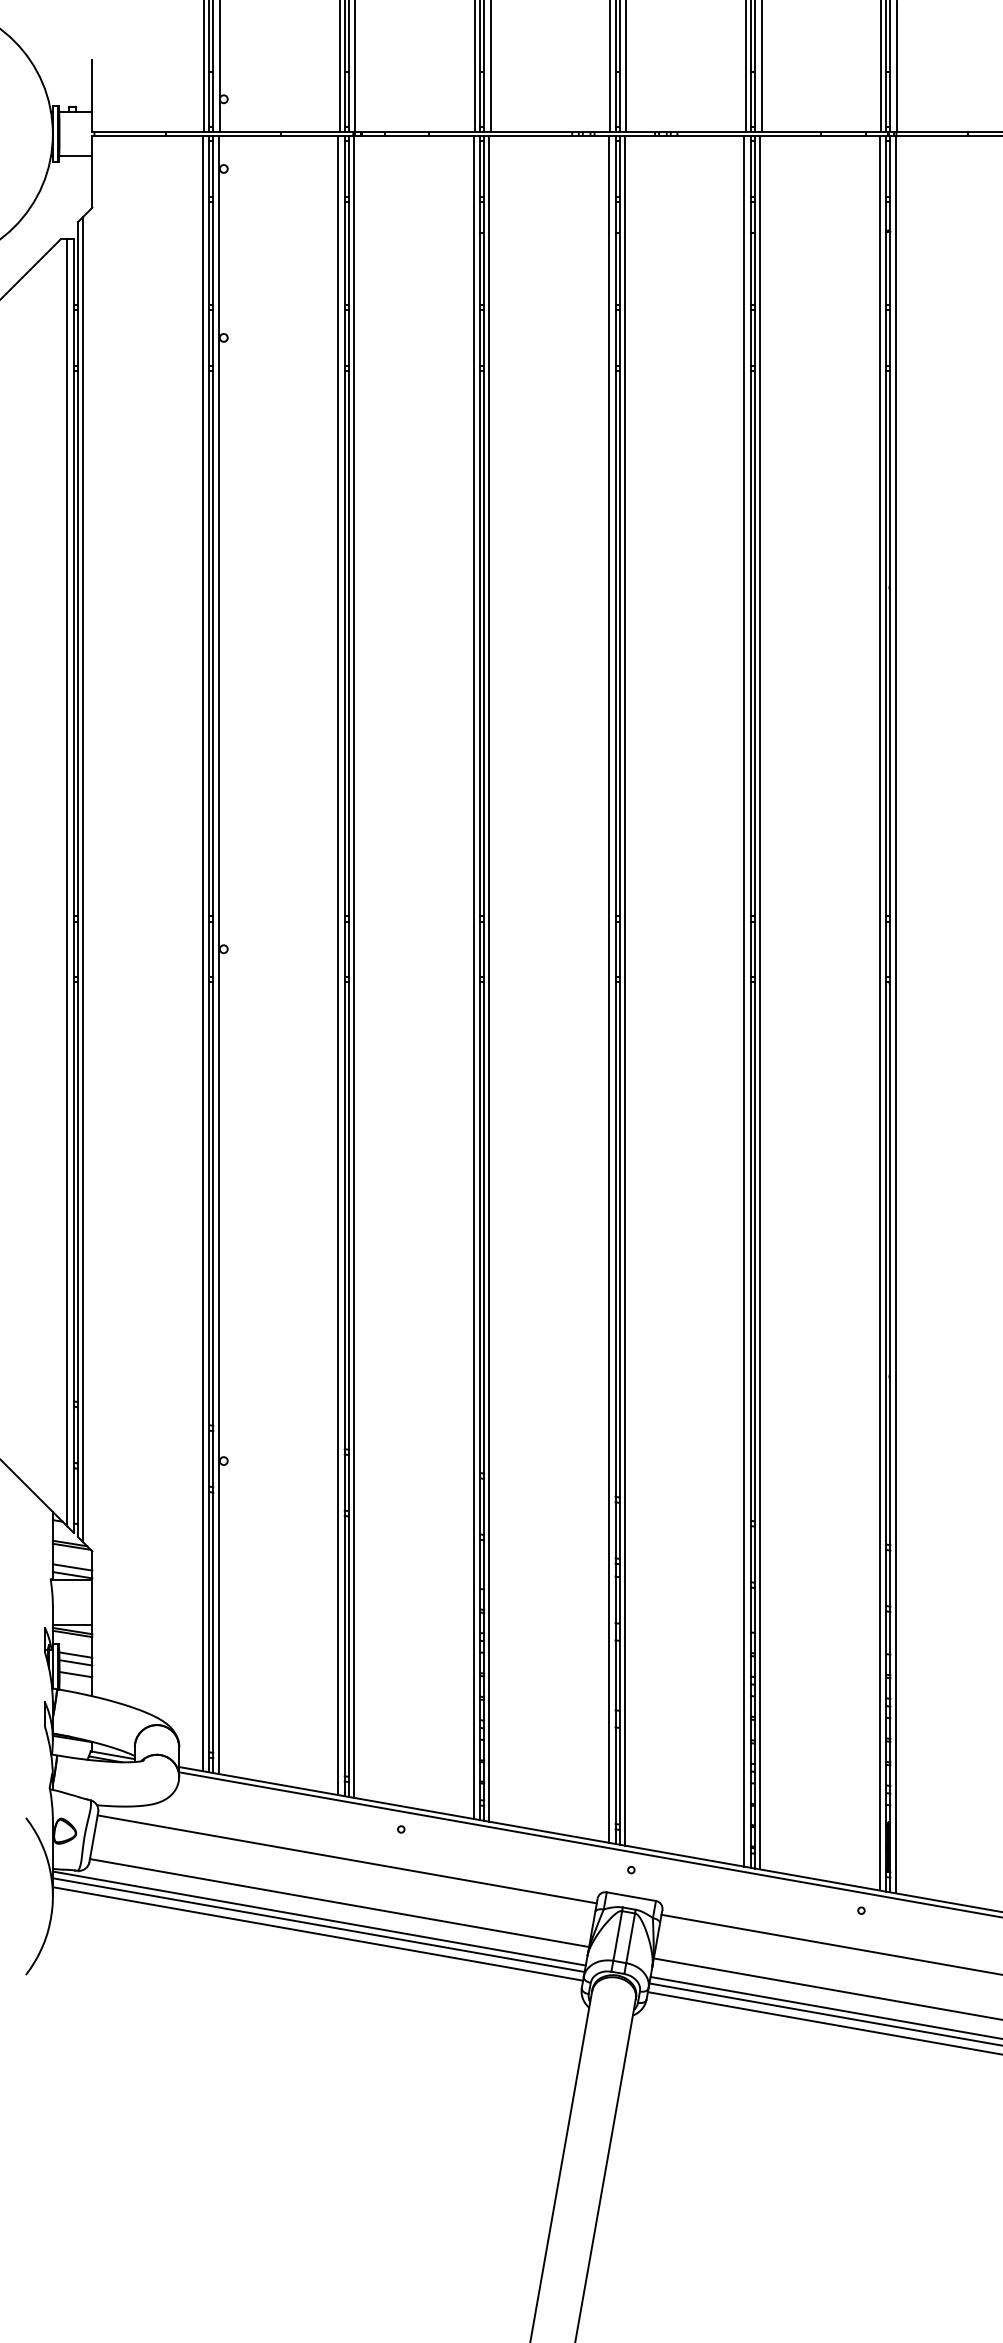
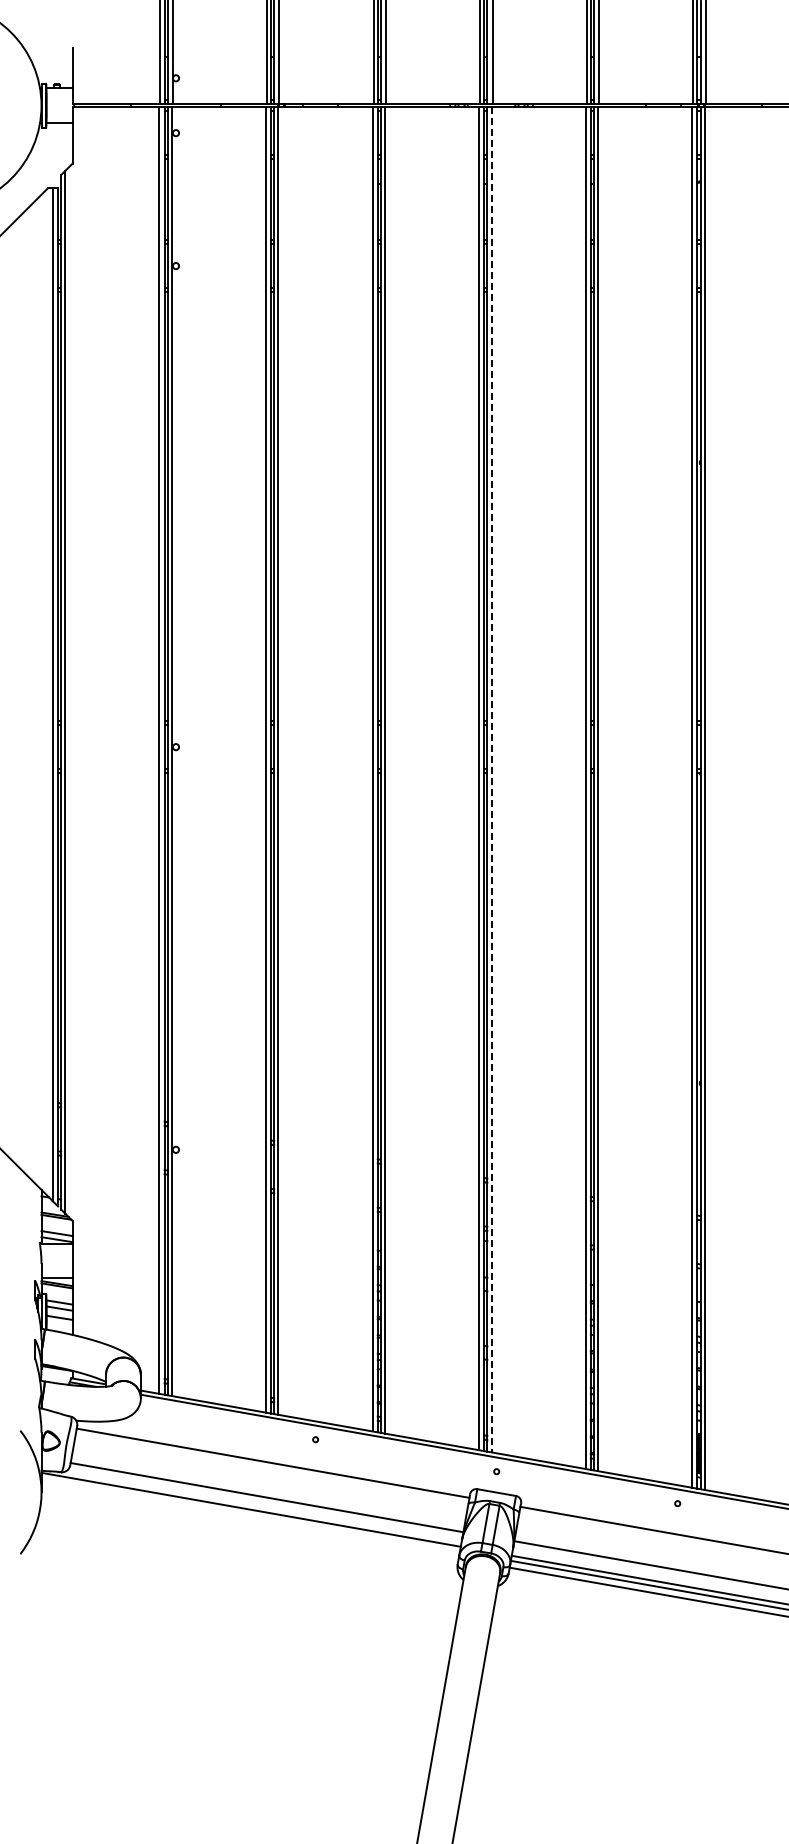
line: (624, 990) -> (491, 779), solid -> dashed
line: (318, 1924) -> (250, 1514), removed
line: (317, 1933) -> (249, 1521), removed

